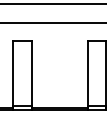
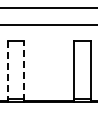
line: (13, 75) -> (7, 71), solid -> dashed
line: (32, 75) -> (24, 71), solid -> dashed

